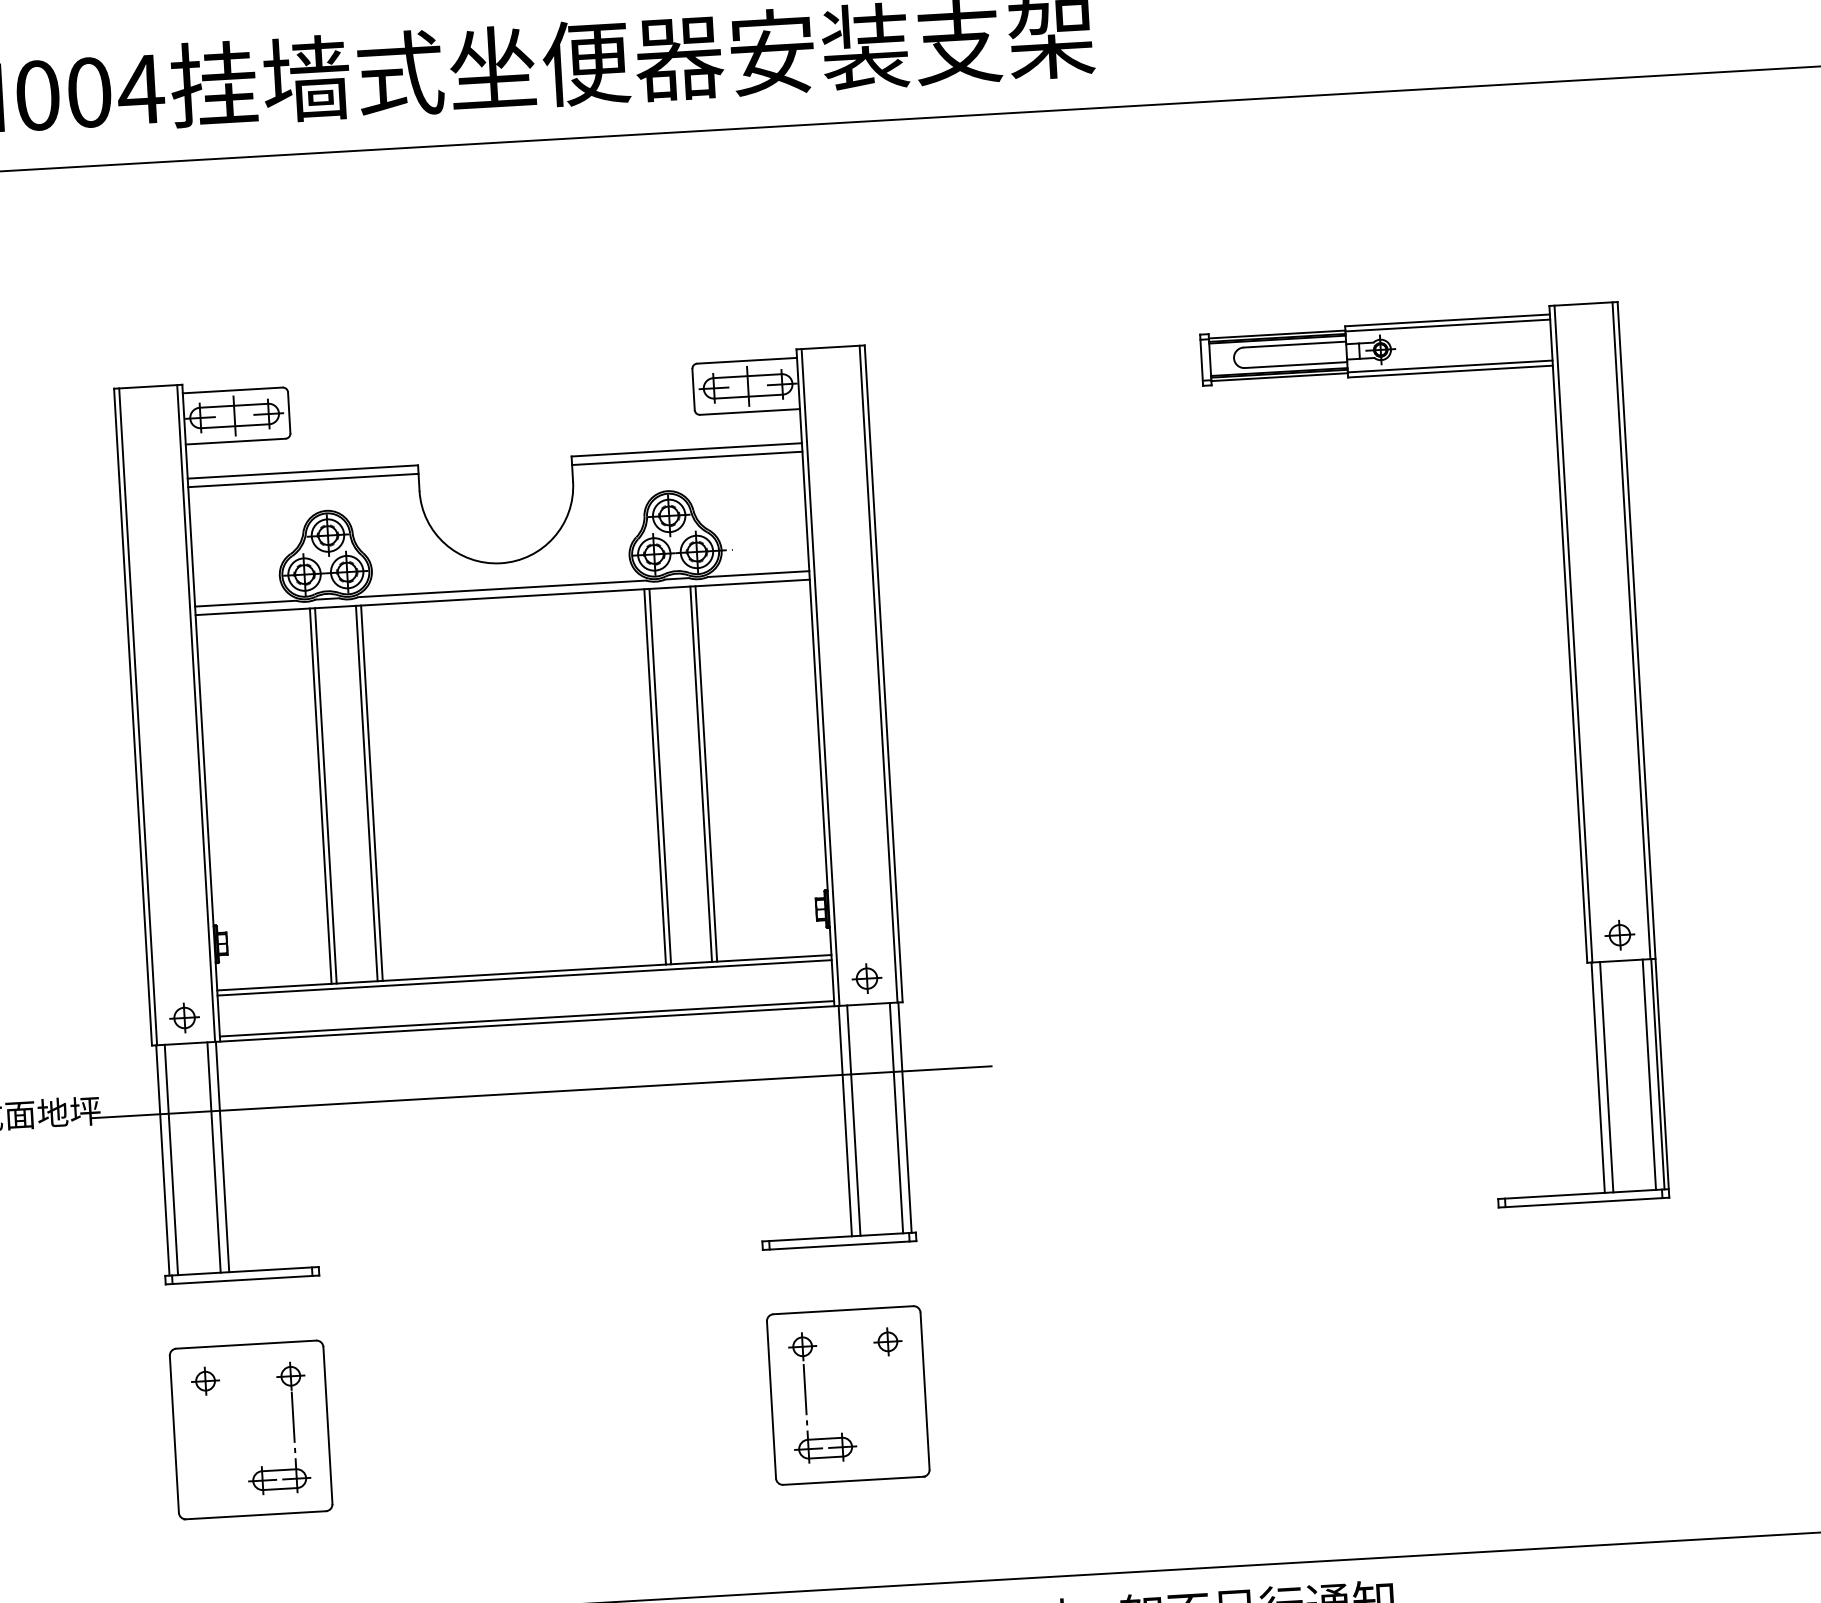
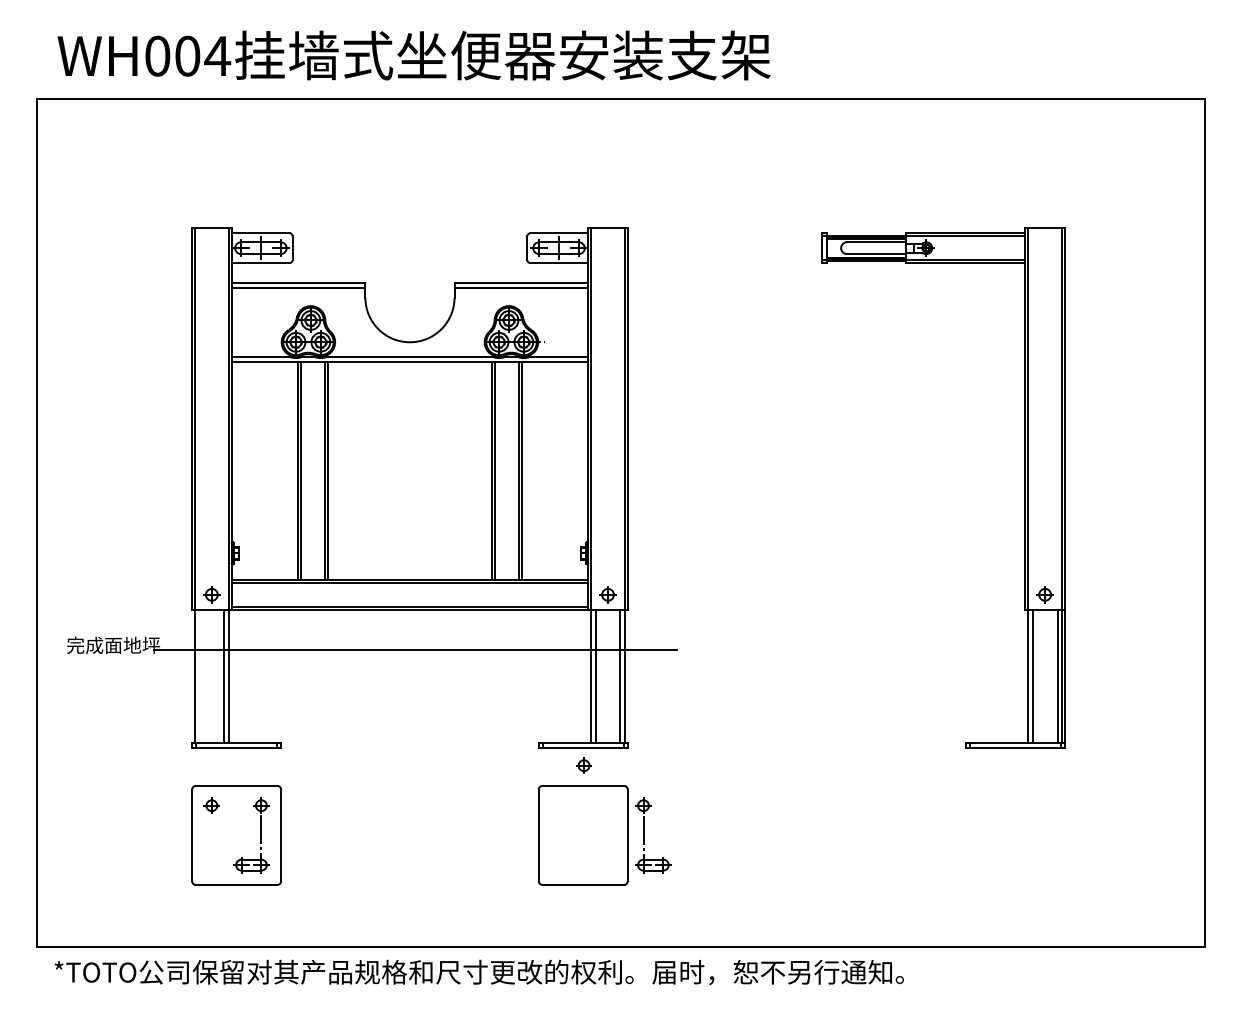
line: (171, 1159) -> (199, 676), removed
part: (887, 1341) -> (583, 765), moved
part: (807, 1398) -> (644, 835), moved

